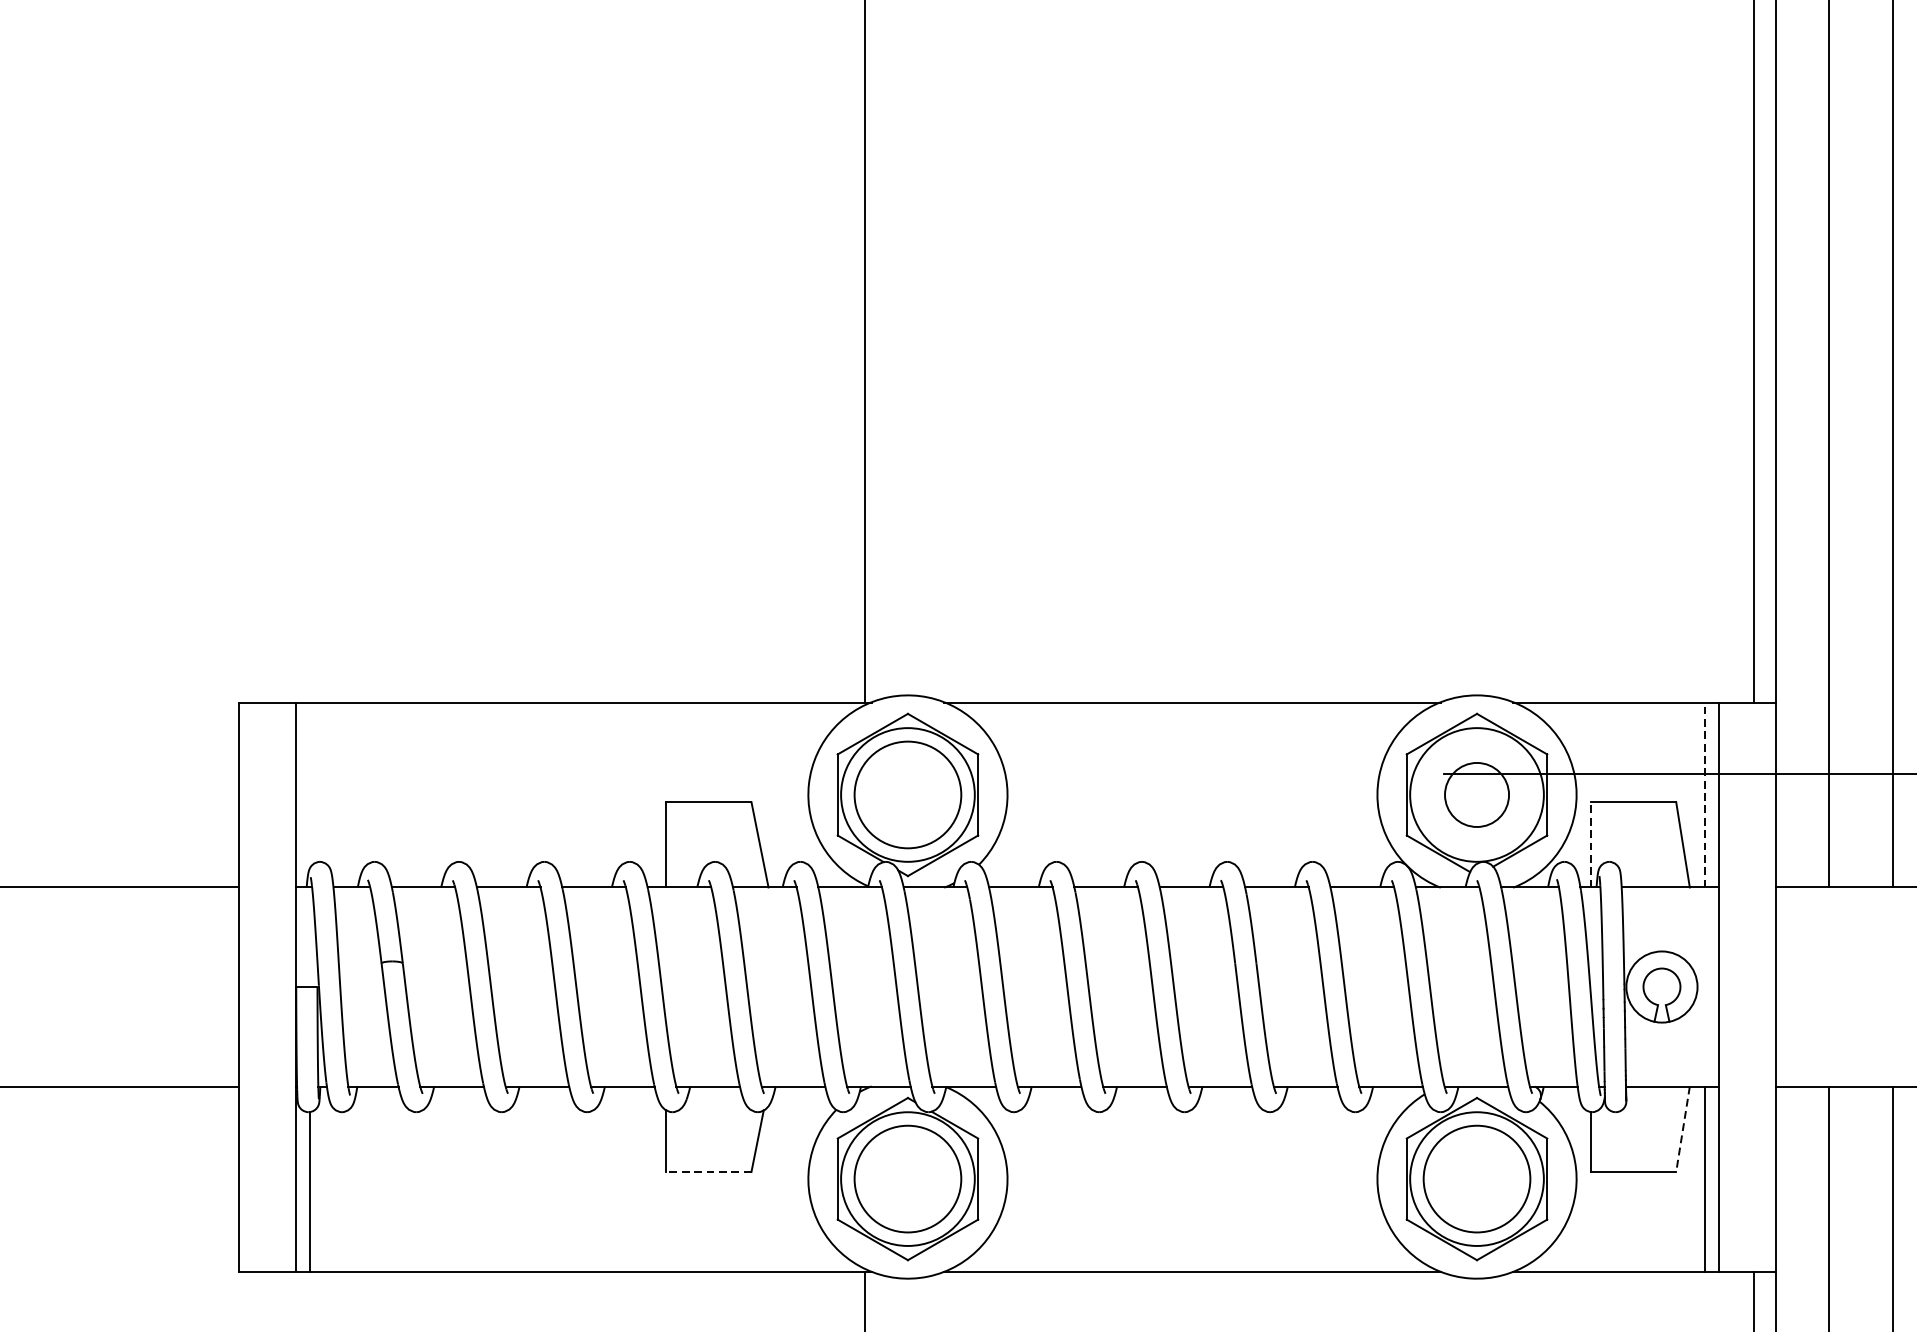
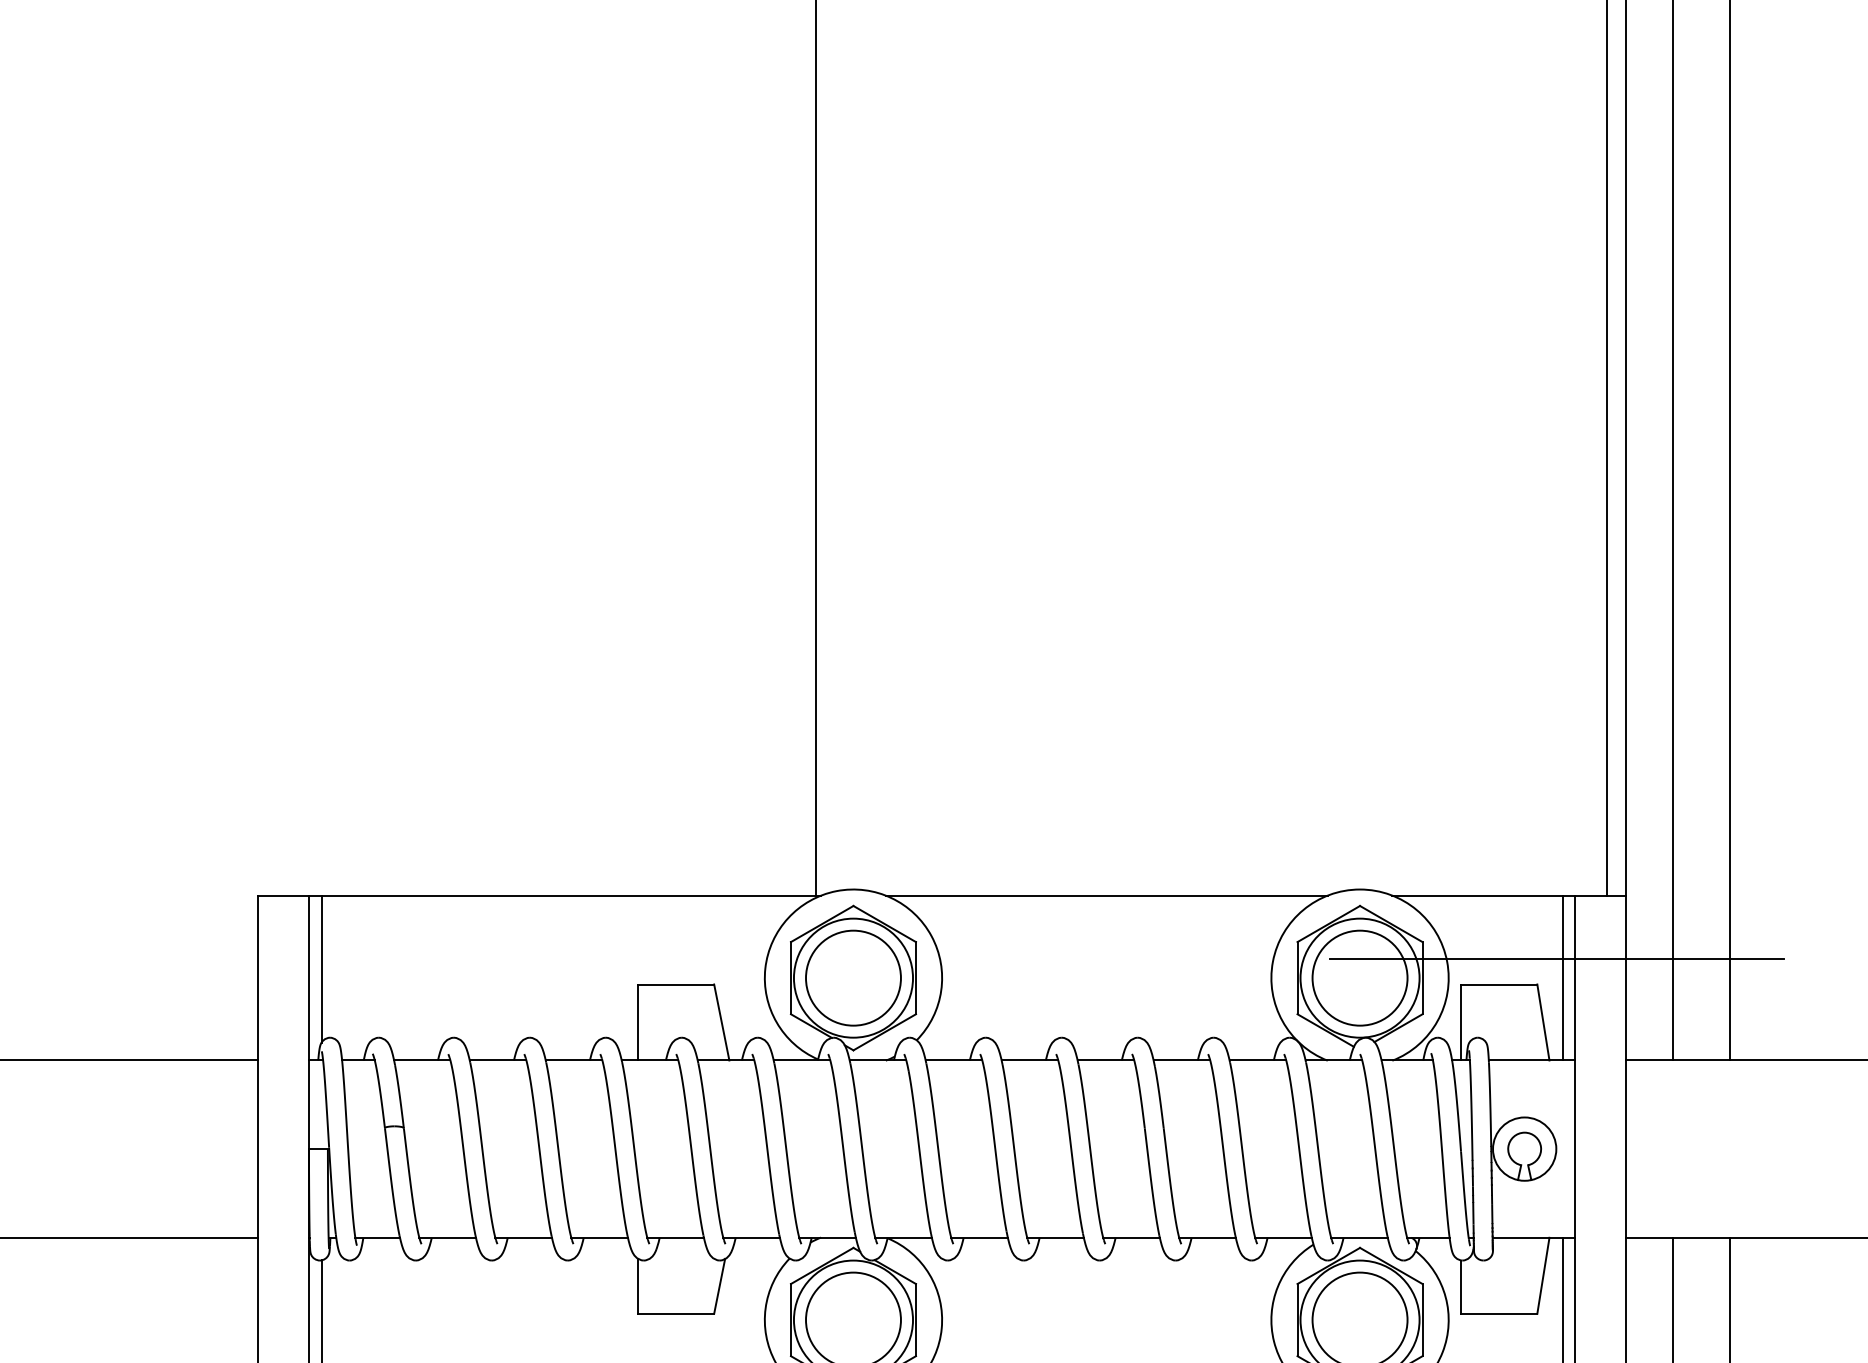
line: (310, 784) -> (321, 968), added
circle: (1476, 794) -> (1359, 977), size x1.67
line: (1704, 794) -> (1562, 977), dashed -> solid
line: (1590, 844) -> (1461, 1022), dashed -> solid
line: (1683, 1130) -> (1543, 1276), dashed -> solid
line: (709, 1171) -> (676, 1313), dashed -> solid

